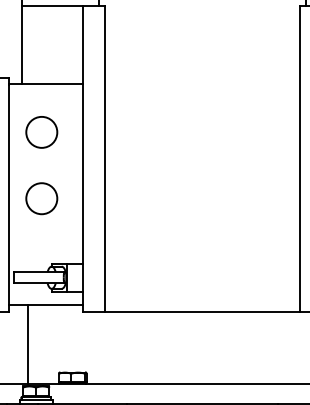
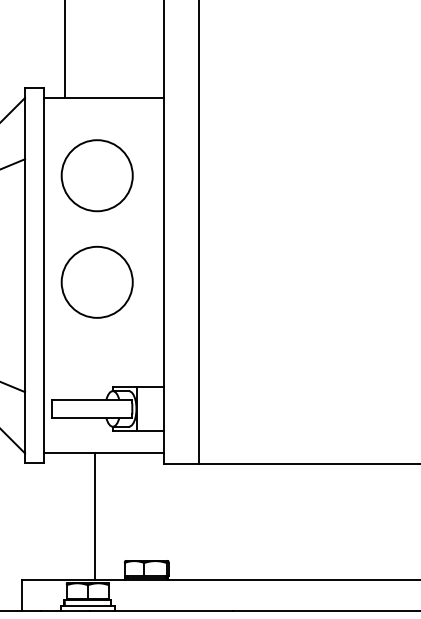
circle: (41, 132) -> (96, 175), size x1.43
circle: (41, 198) -> (96, 281), size x1.43
line: (27, 344) -> (94, 516), moved

